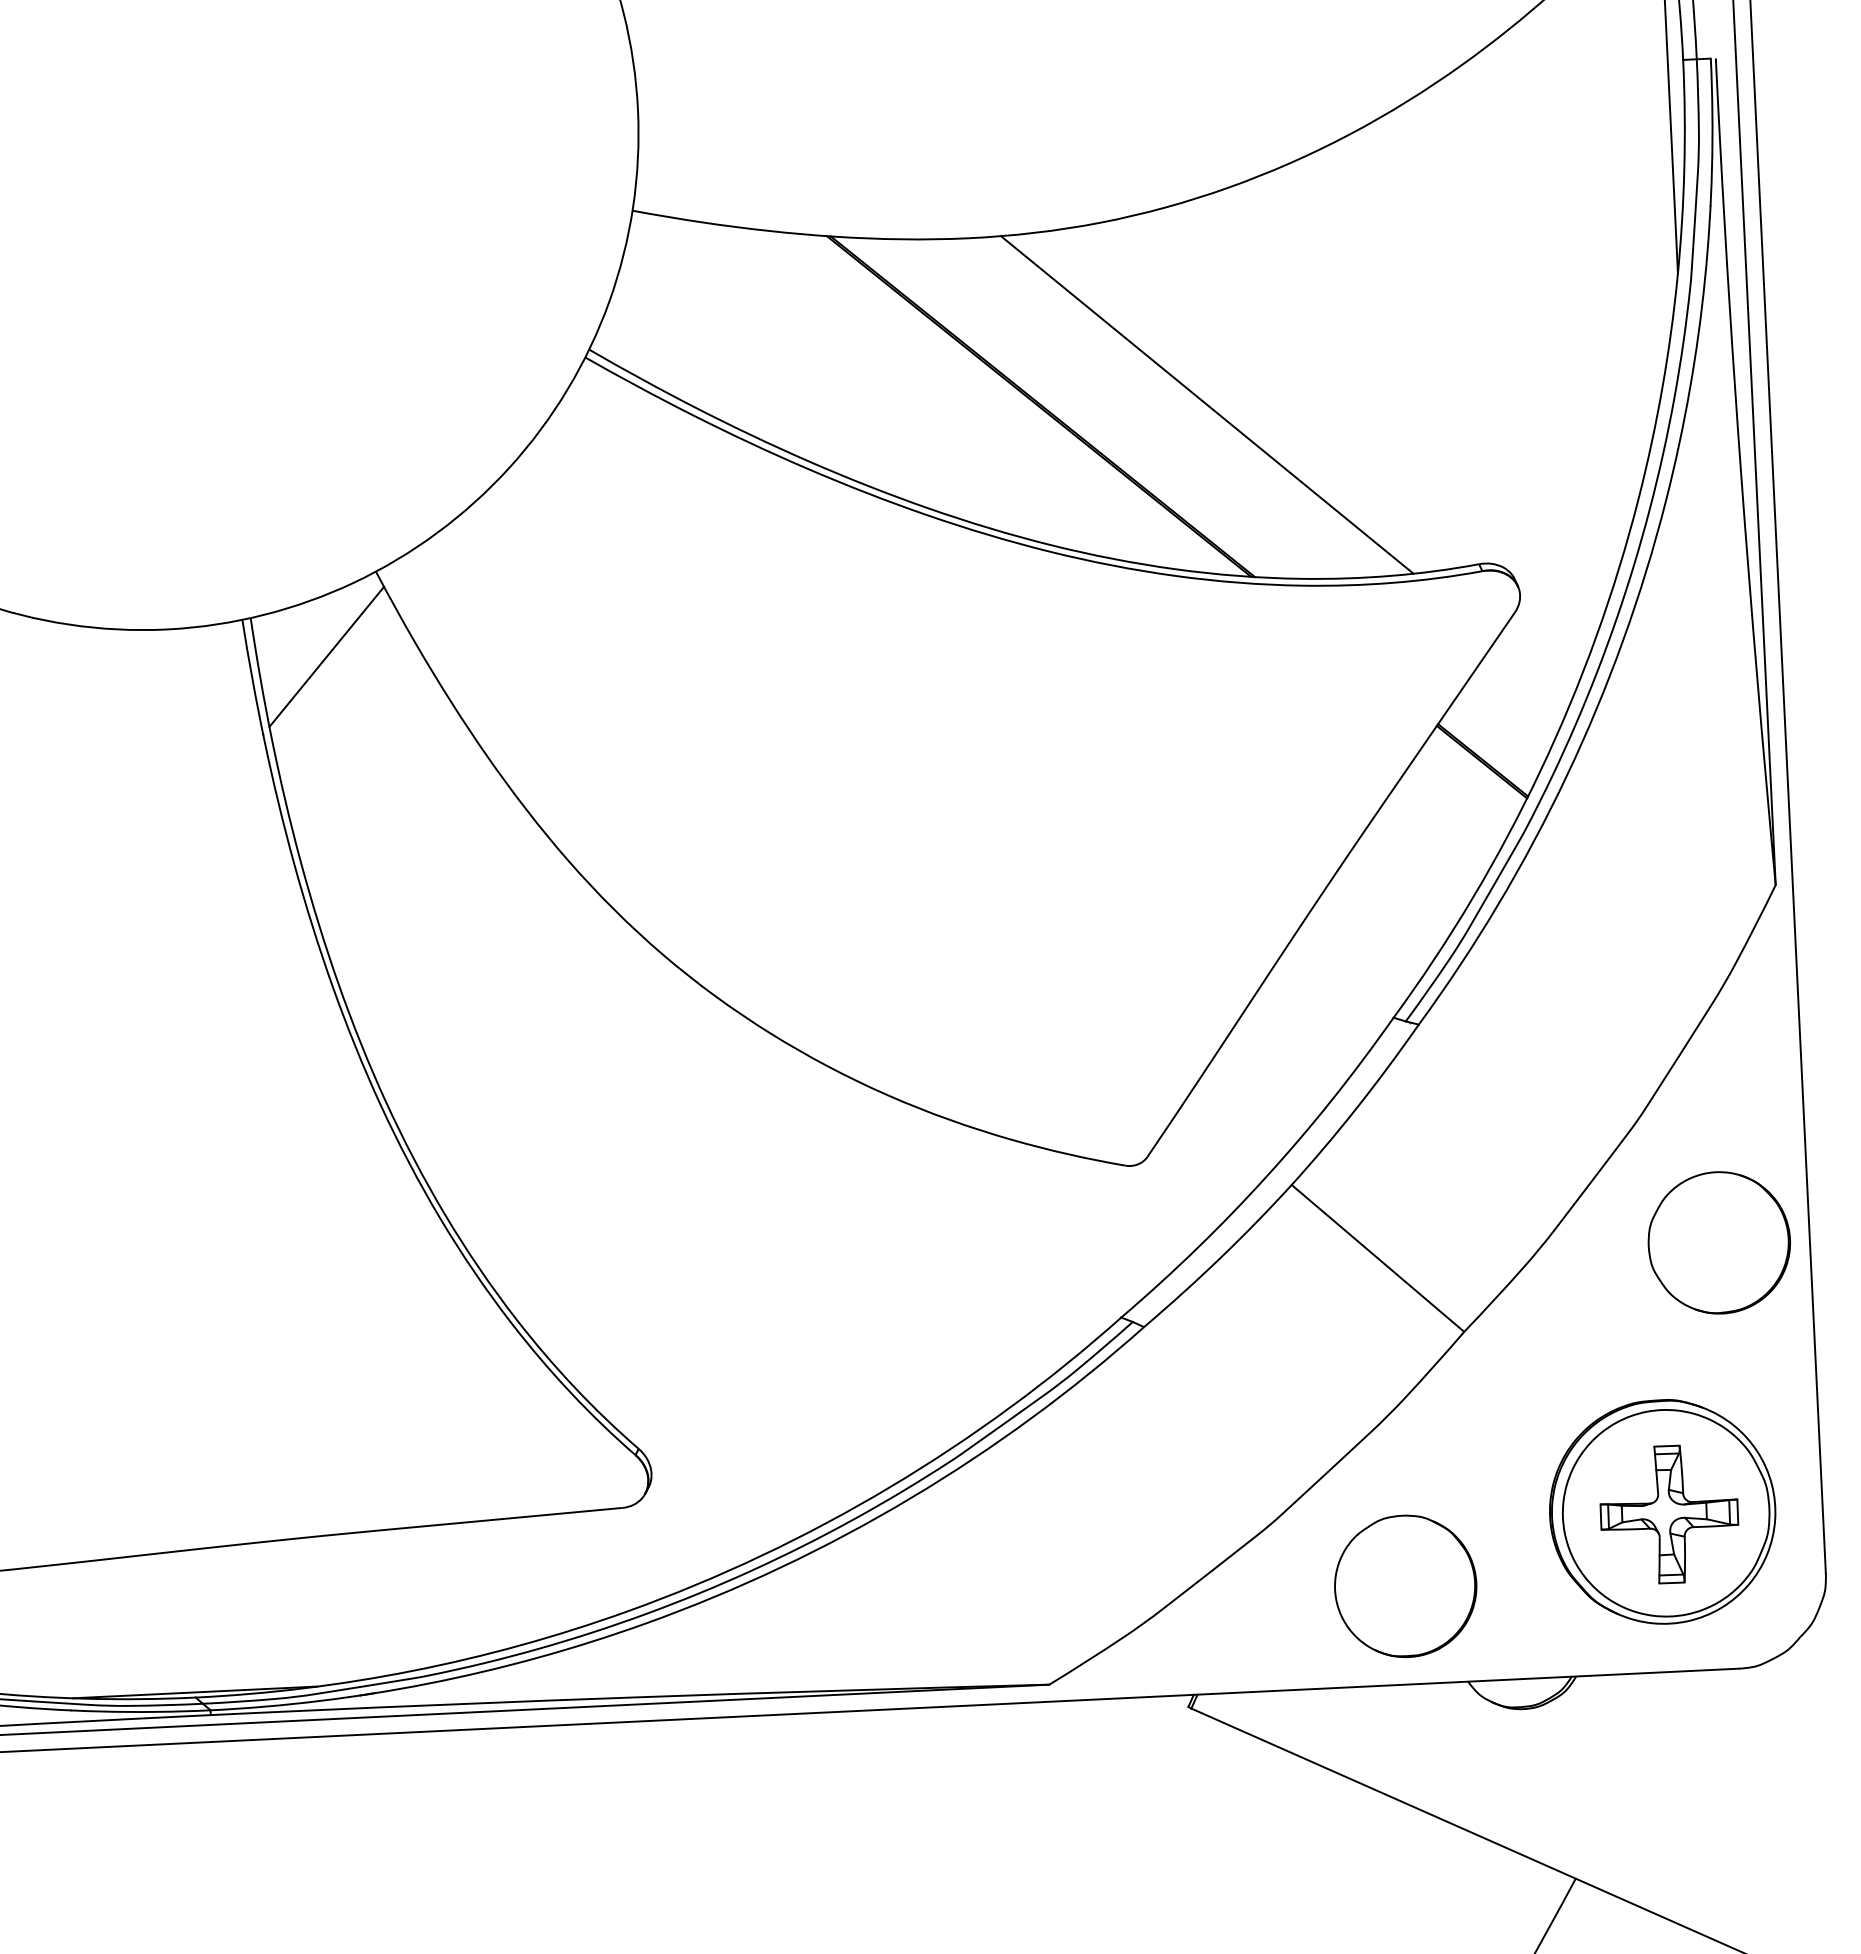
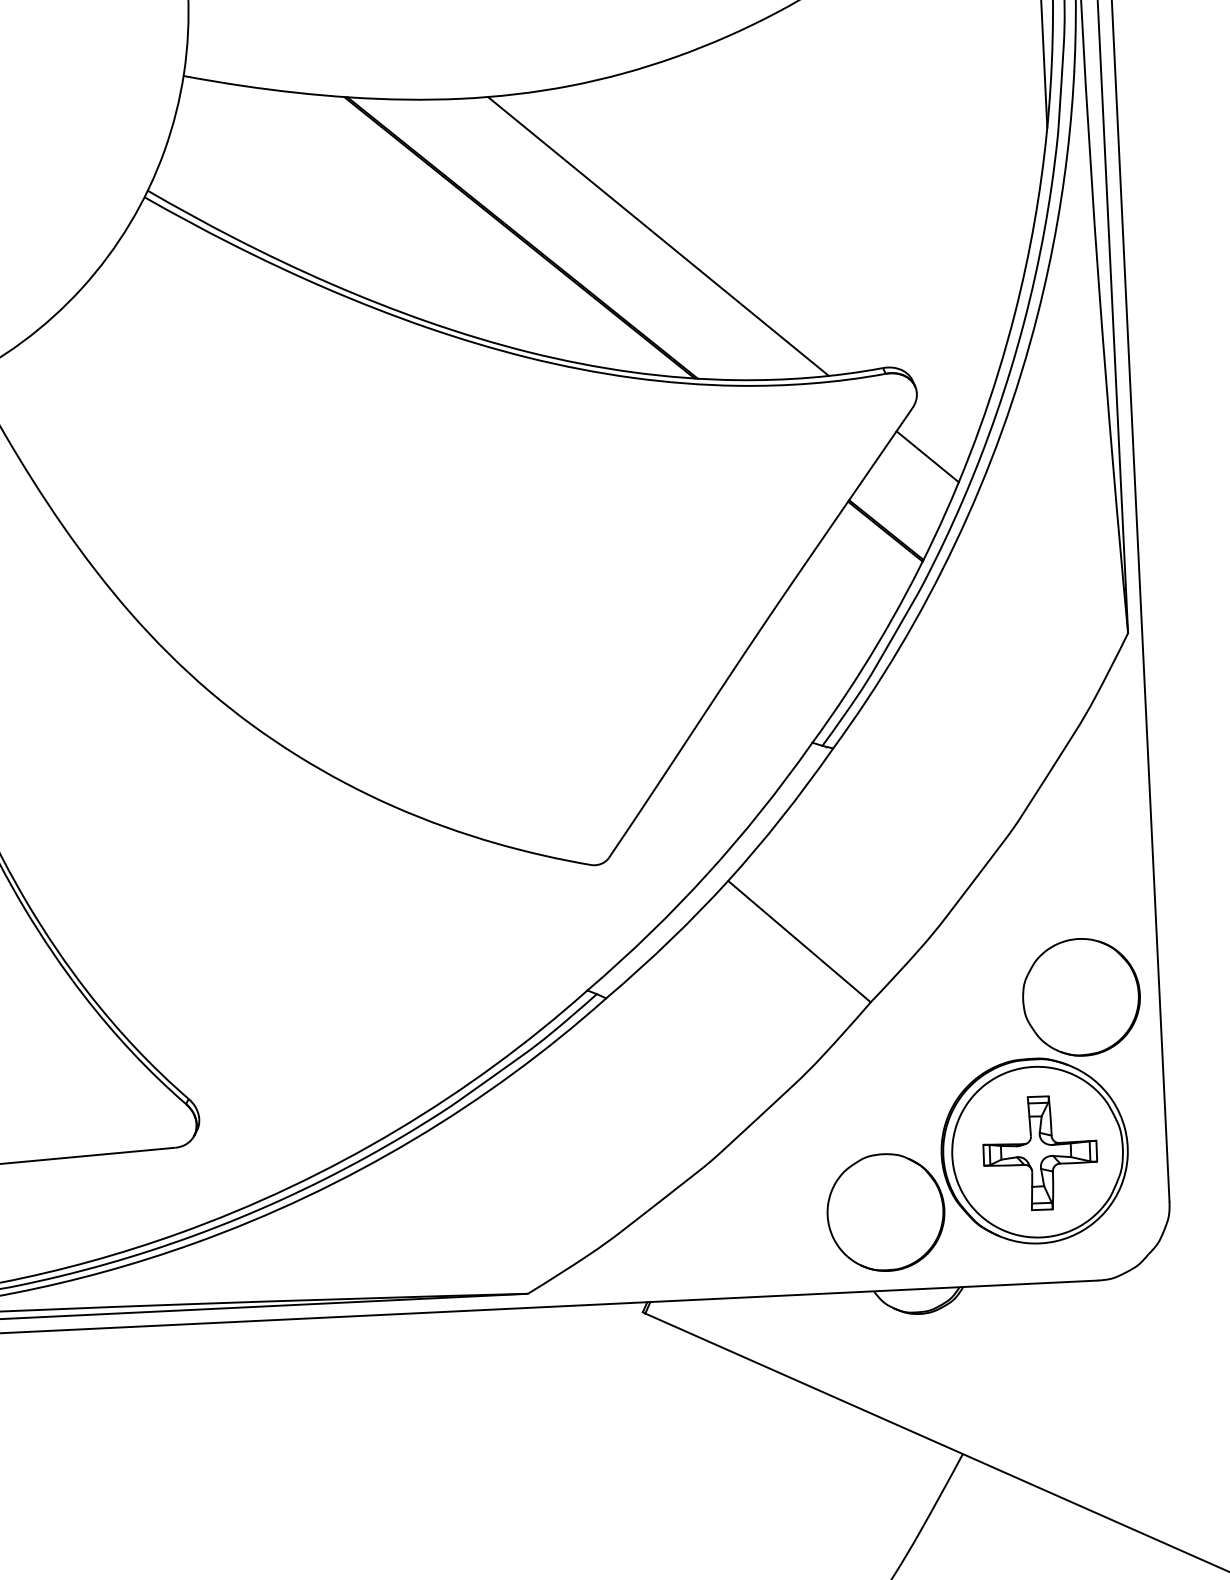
line: (1532, 671) -> (927, 456), added
part: (1719, 1242) -> (1081, 997), moved
part: (1405, 1586) -> (885, 1212), moved

